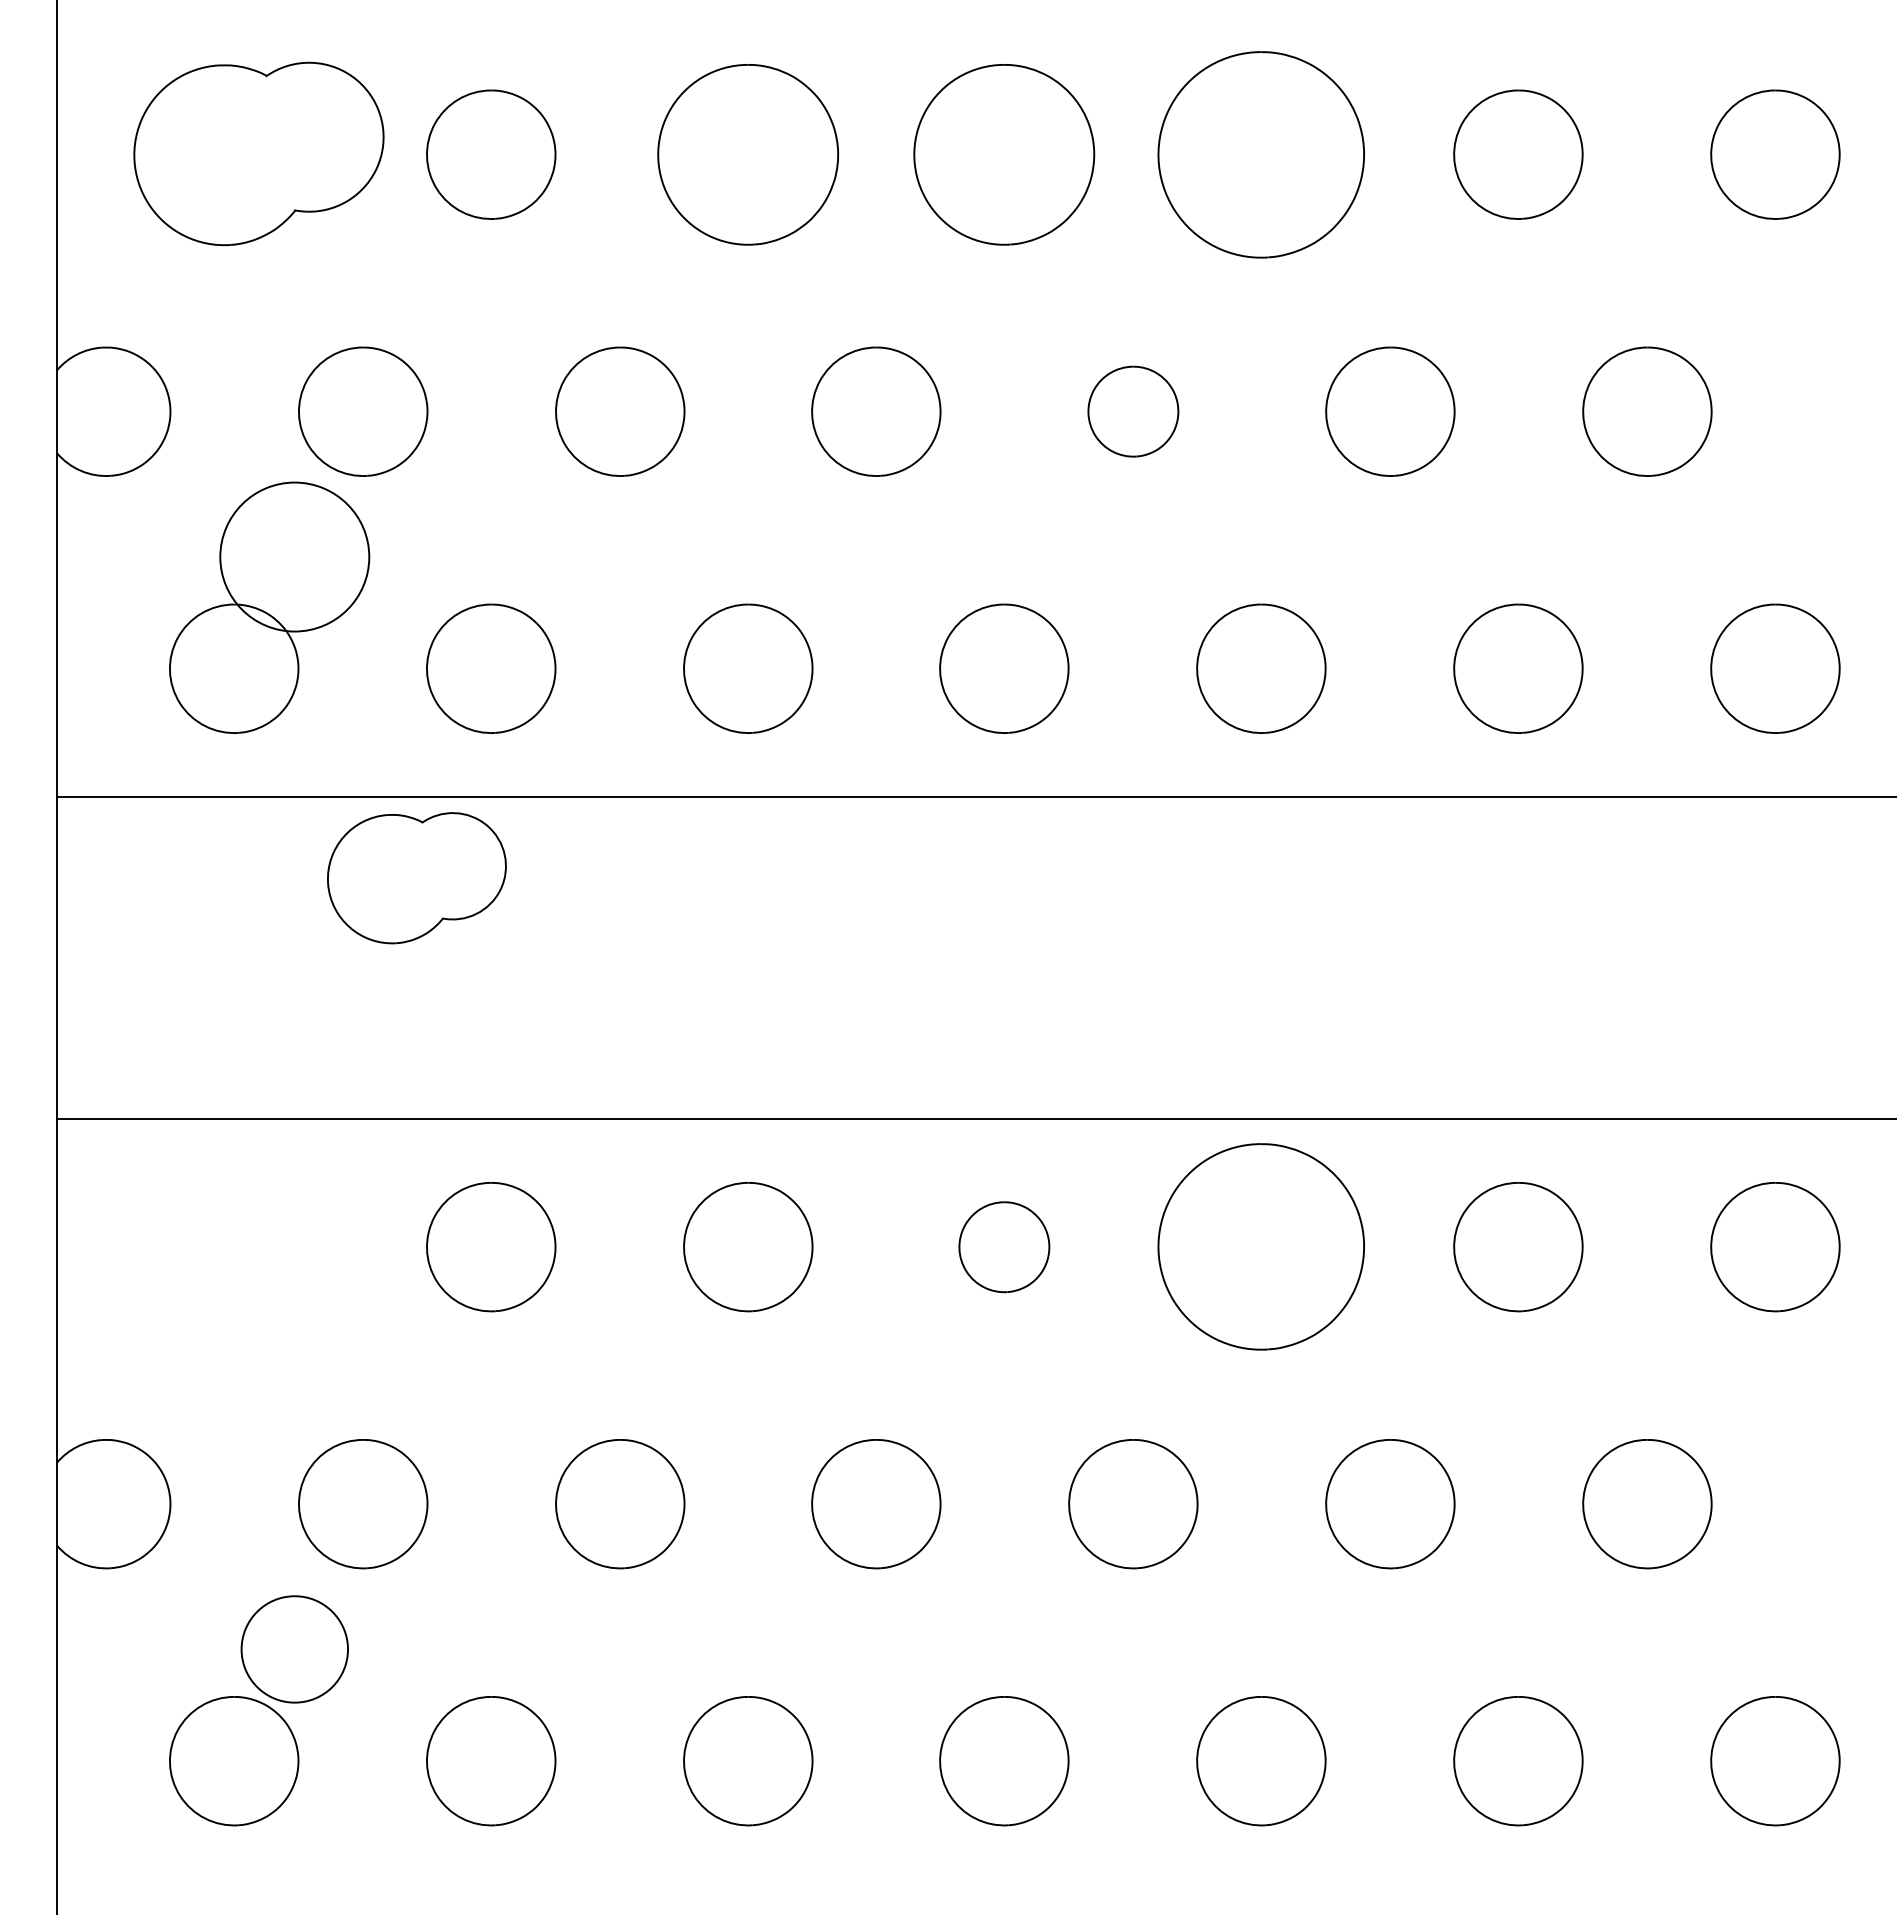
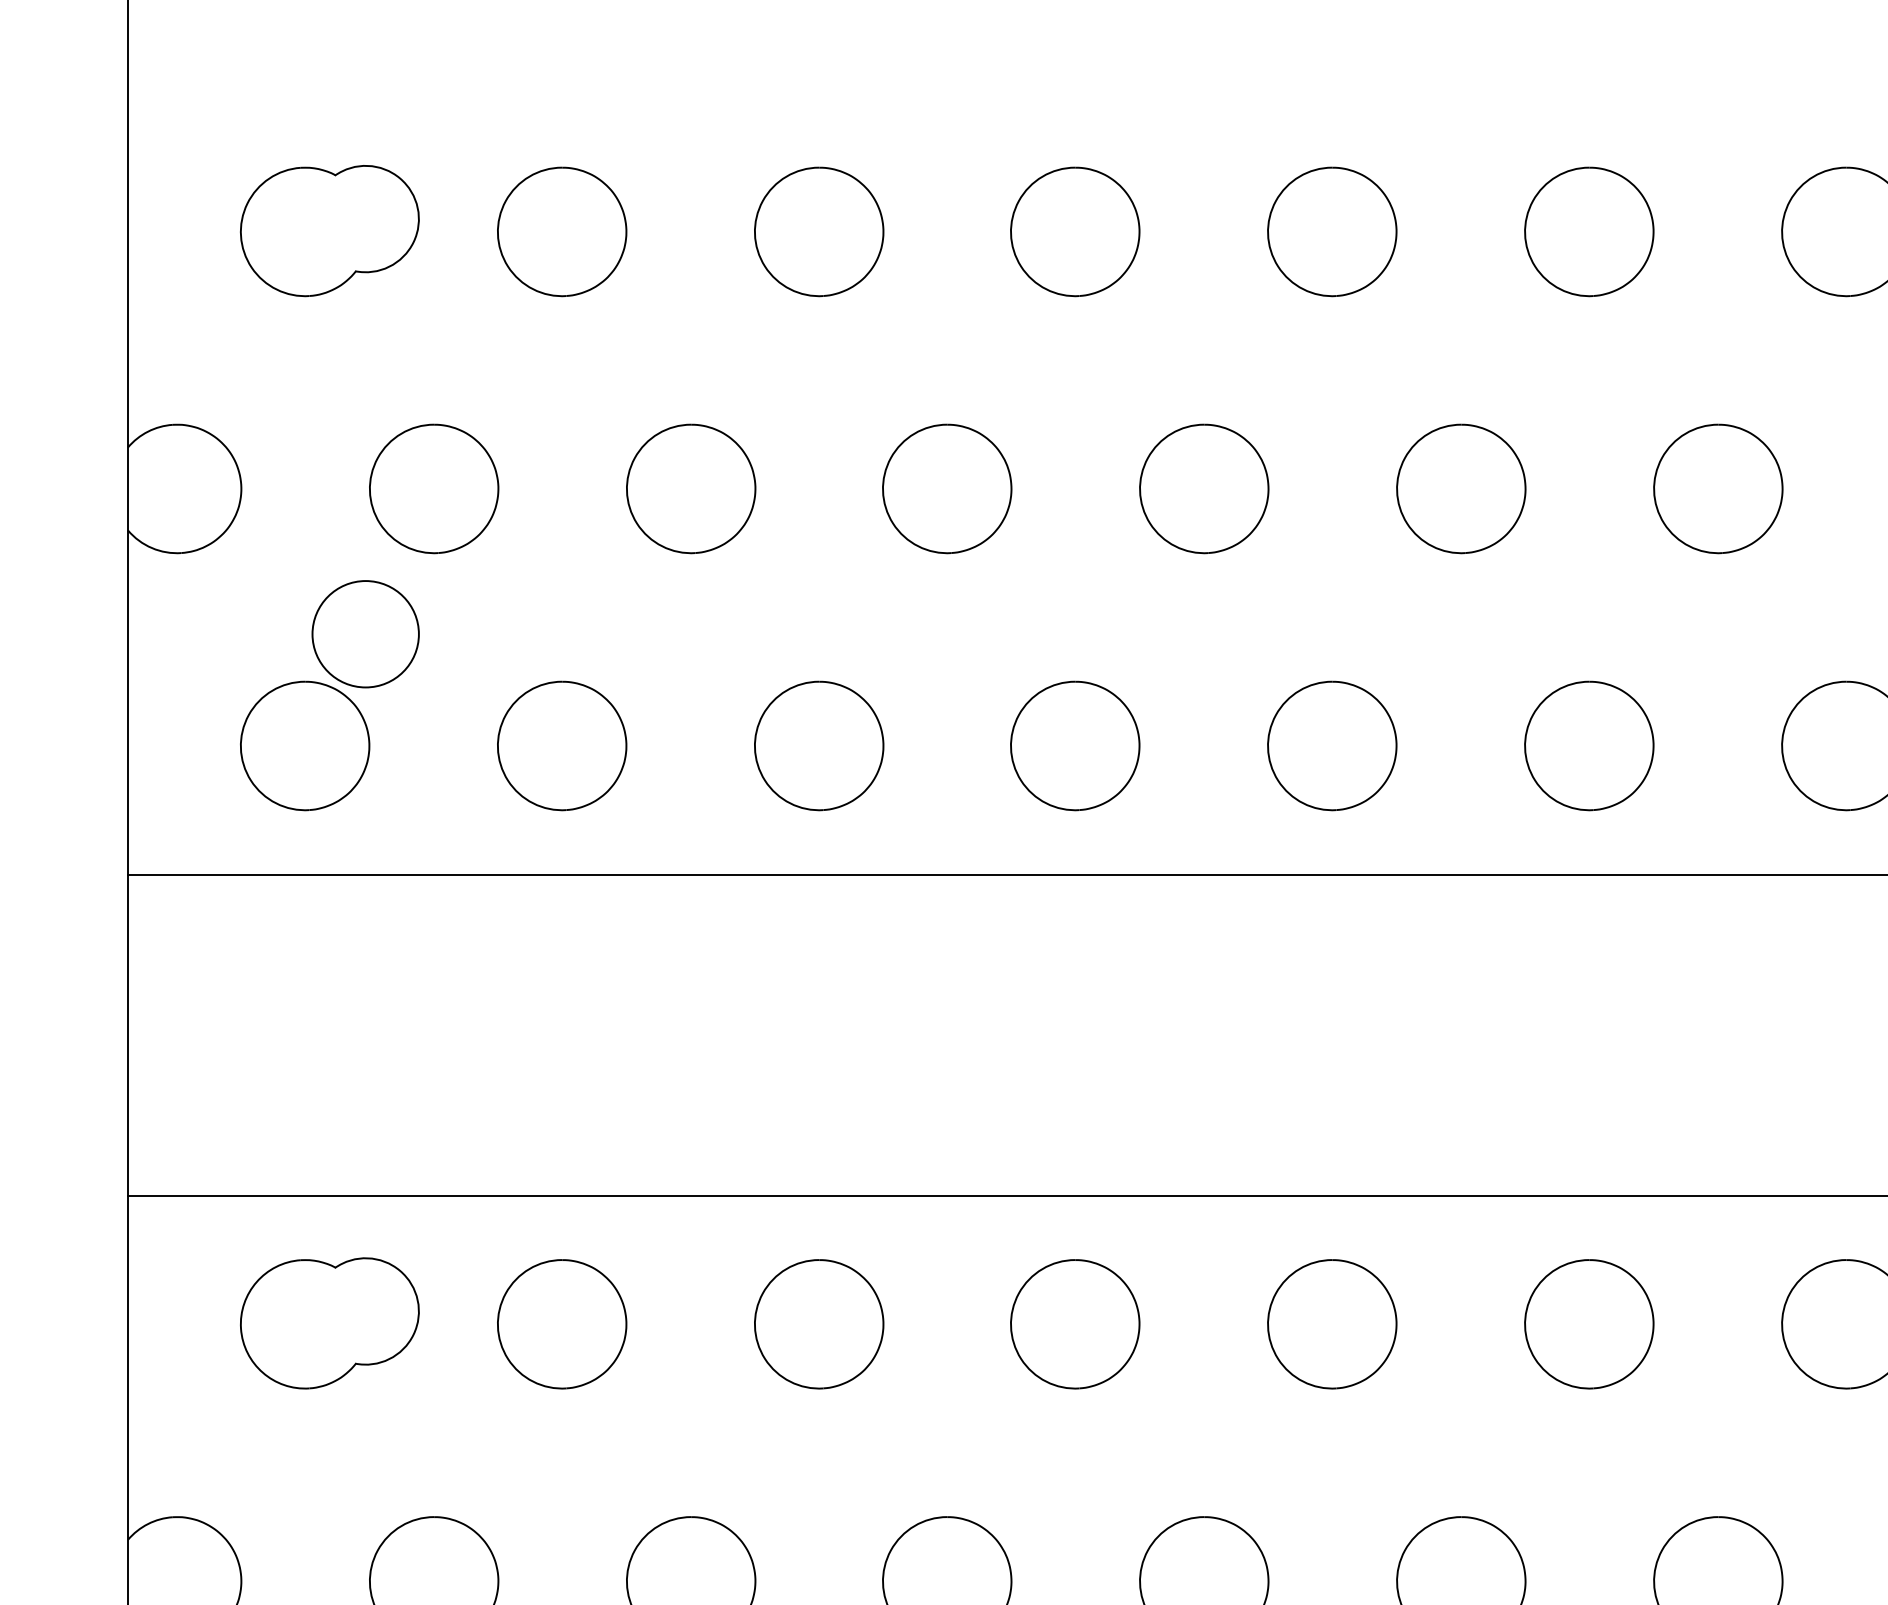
part: (258, 153) -> (329, 230), size x0.71
part: (748, 154) -> (819, 231), size x0.71
part: (1004, 154) -> (1075, 231), size x0.71
part: (1261, 154) -> (1332, 231), size x0.62
part: (1133, 411) -> (1204, 488), size x1.43
circle: (294, 556) -> (365, 633), size x0.71
part: (416, 878) -> (329, 1323), moved
part: (1004, 1247) -> (1075, 1324), size x1.43
part: (1261, 1247) -> (1332, 1324), size x0.62

